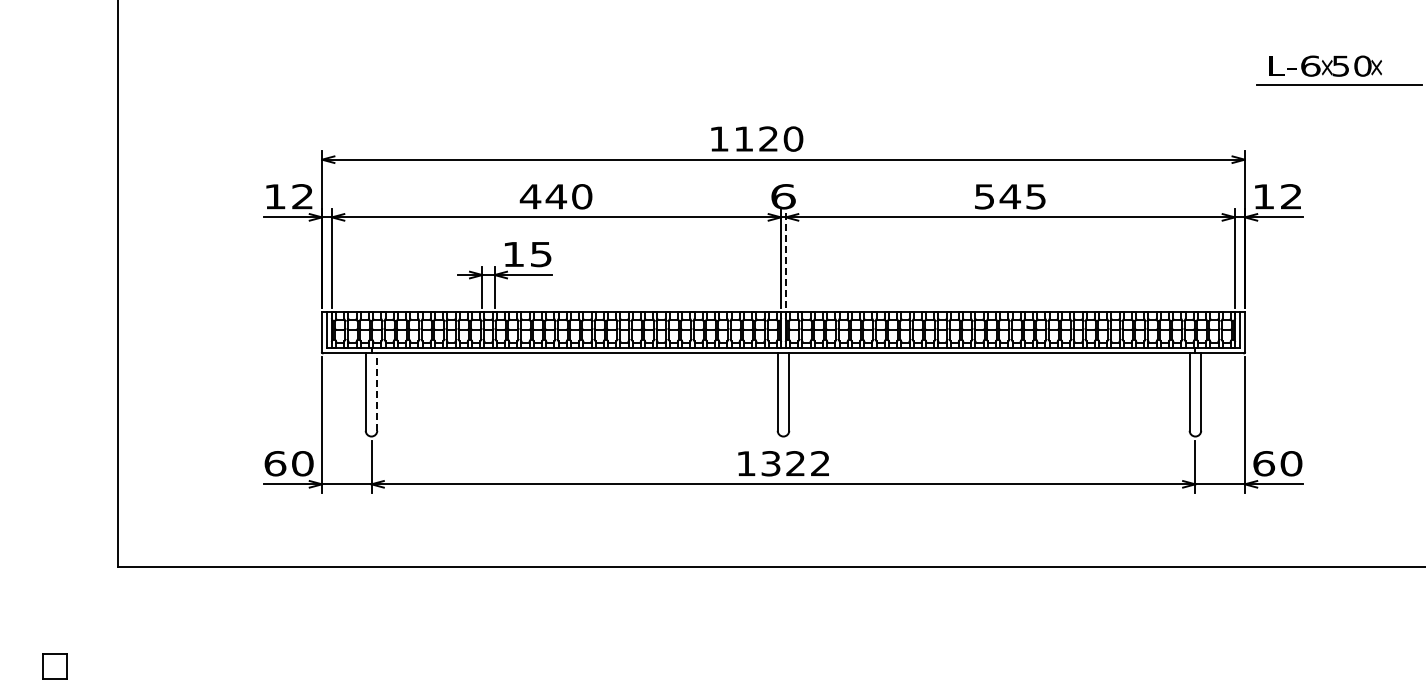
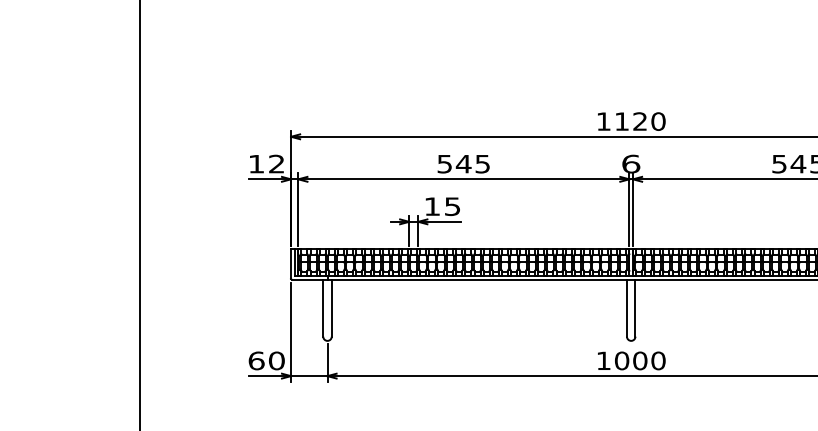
text: (757, 138) -> (631, 121), moved
text: (555, 196) -> (463, 163), 440 -> 545
line: (785, 258) -> (632, 209), dashed -> solid
line: (377, 392) -> (331, 308), dashed -> solid
text: (795, 463) -> (640, 360), 1322 -> 1000

